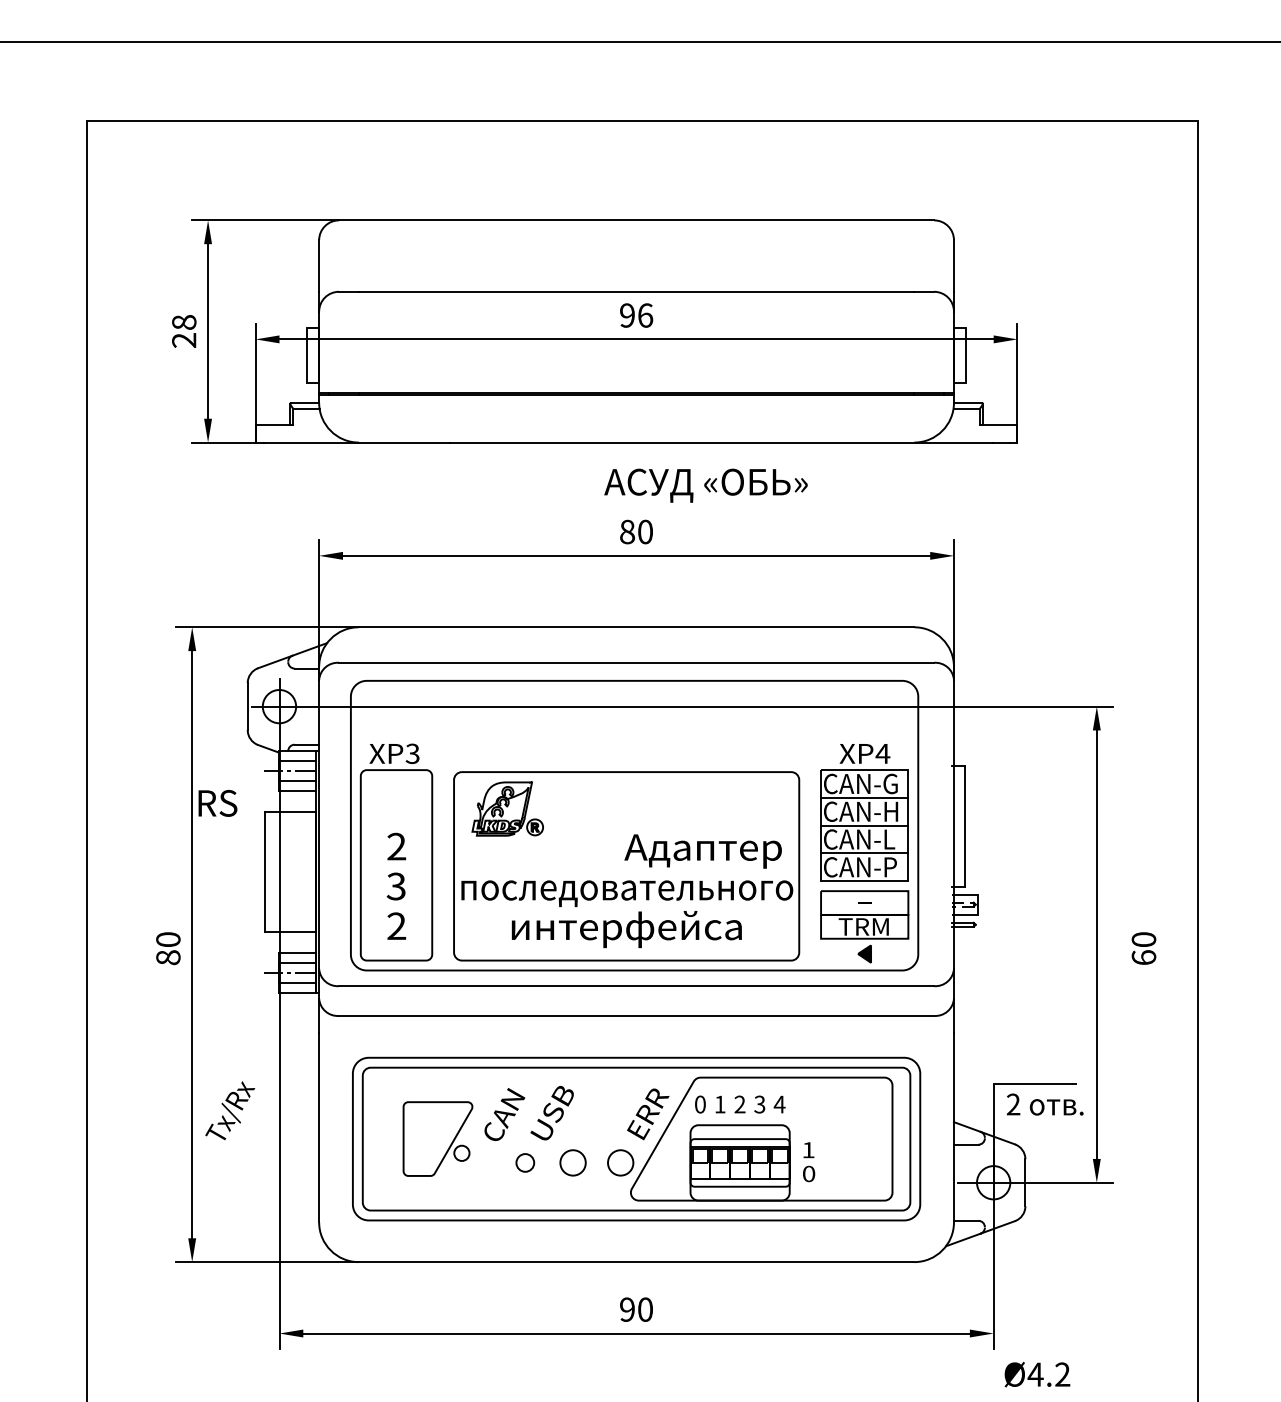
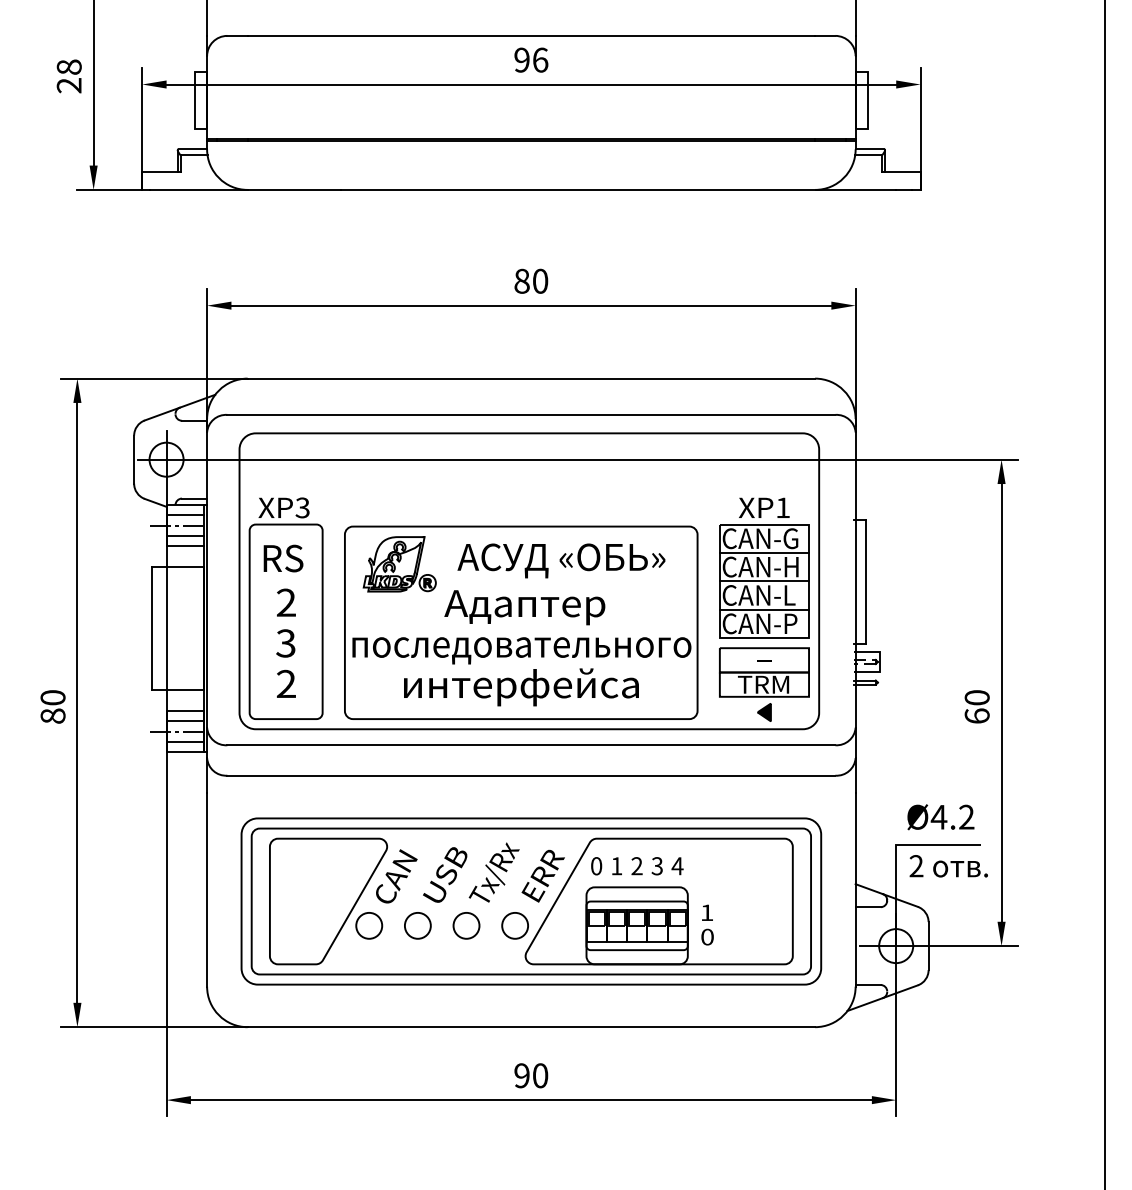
text: (705, 485) -> (560, 560), moved
text: (882, 753) -> (782, 507), XP4 -> XP1
text: (217, 803) -> (283, 558), moved
text: (702, 851) -> (524, 607), moved
text: (1143, 948) -> (976, 706), moved
text: (230, 1110) -> (494, 872), moved
part: (437, 1138) -> (328, 900), size x1.67
circle: (524, 1162) -> (416, 925), size x1.43
text: (1037, 1374) -> (940, 817), moved

